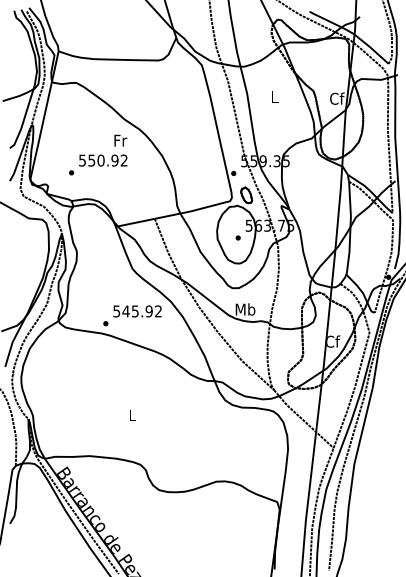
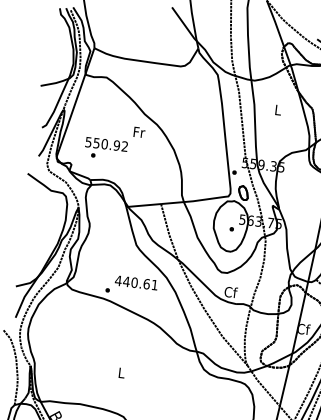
text: (103, 160) -> (106, 144), moved
text: (245, 309) -> (230, 292), Mb -> Cf
text: (137, 311) -> (136, 283), 545.92 -> 440.61

